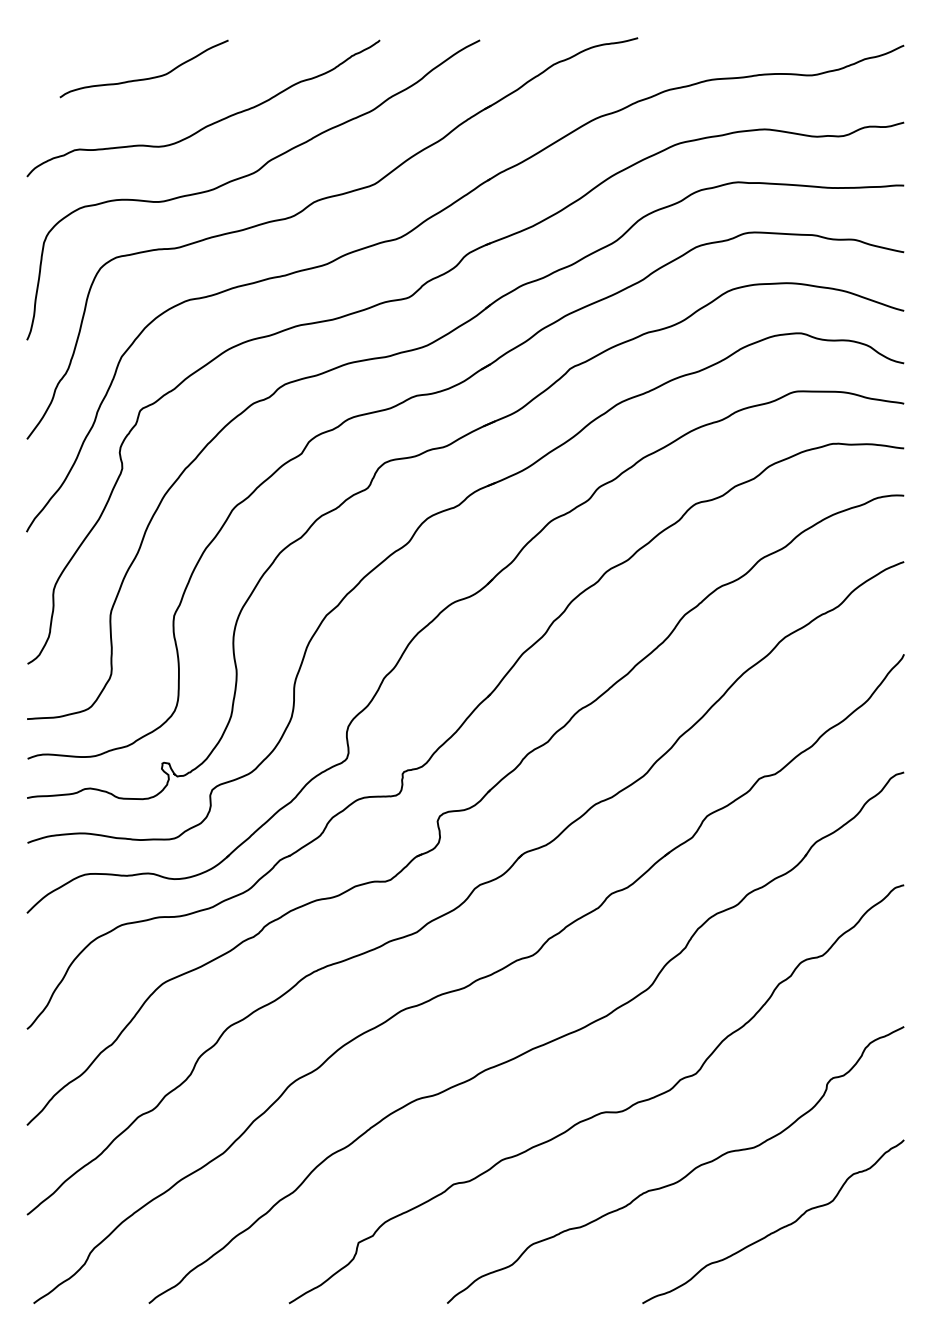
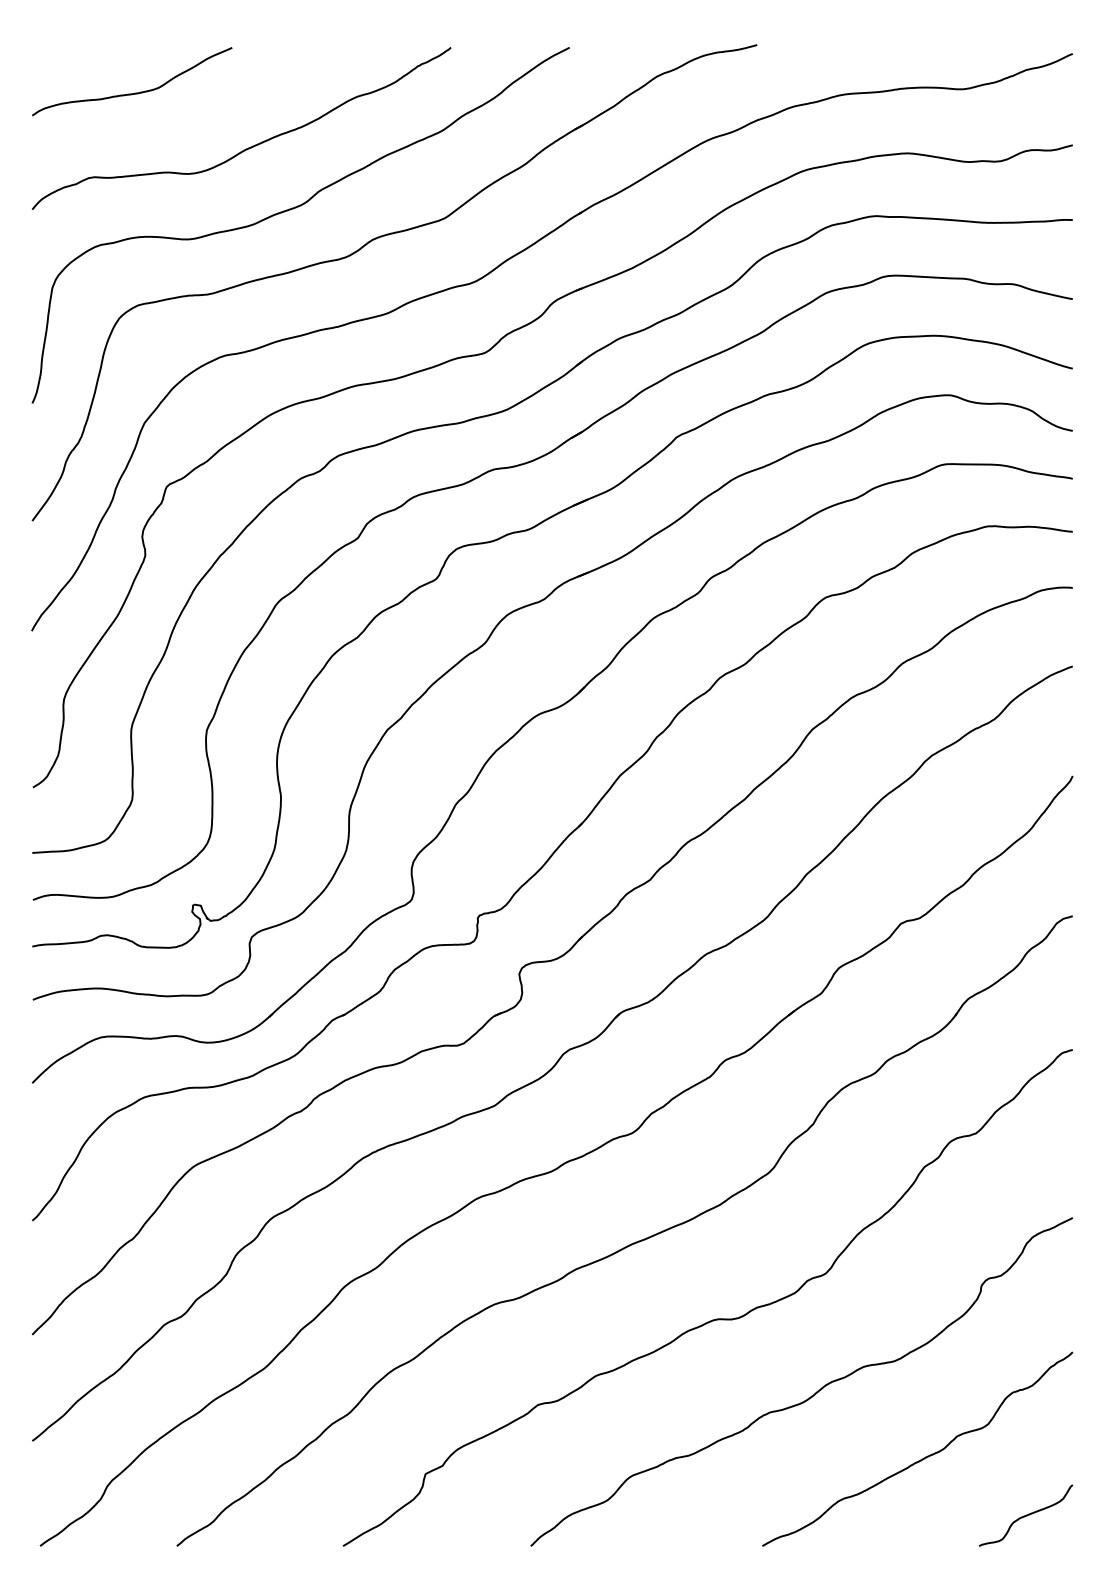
curve: (146, 78) -> (134, 92), moved
curve: (864, 1277) -> (1025, 1515), added

